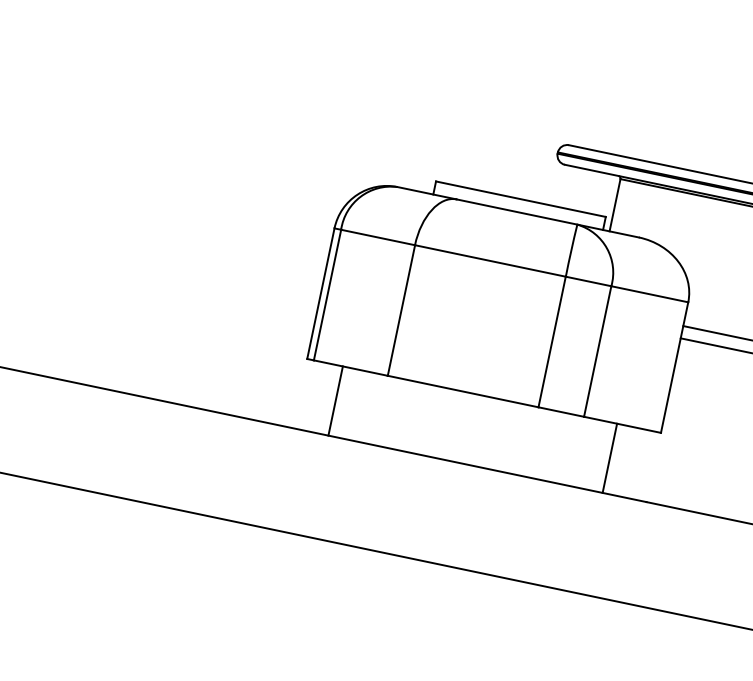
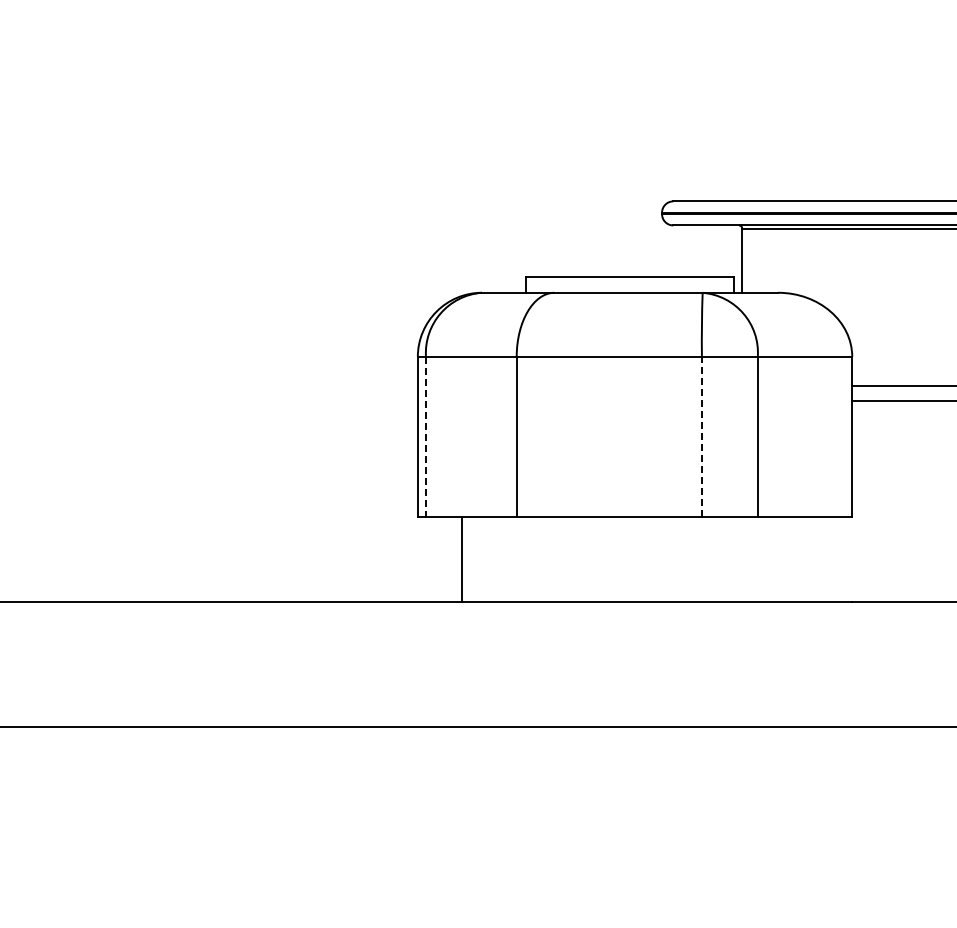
line: (327, 295) -> (426, 437), solid -> dashed
line: (551, 341) -> (701, 436), solid -> dashed
line: (610, 458) -> (798, 559), removed

